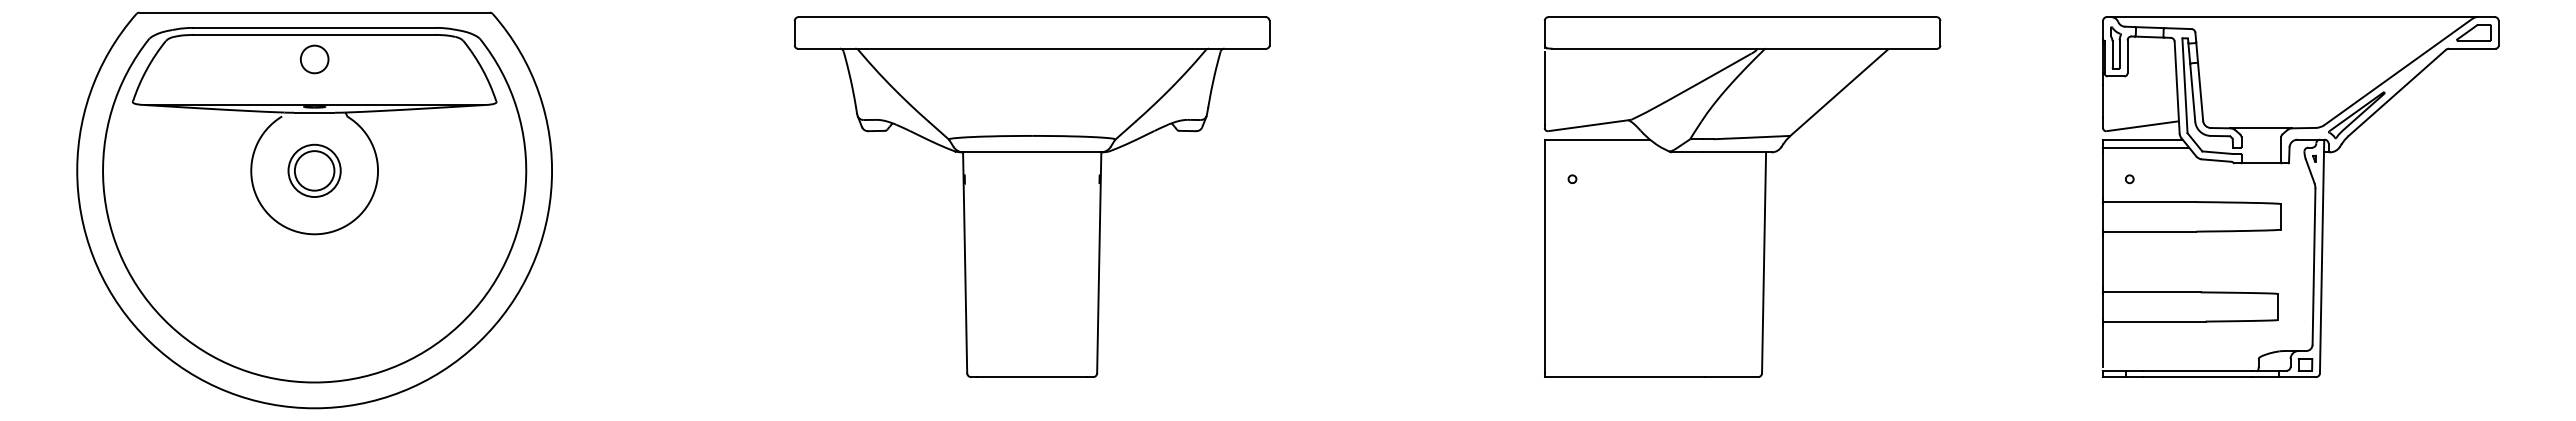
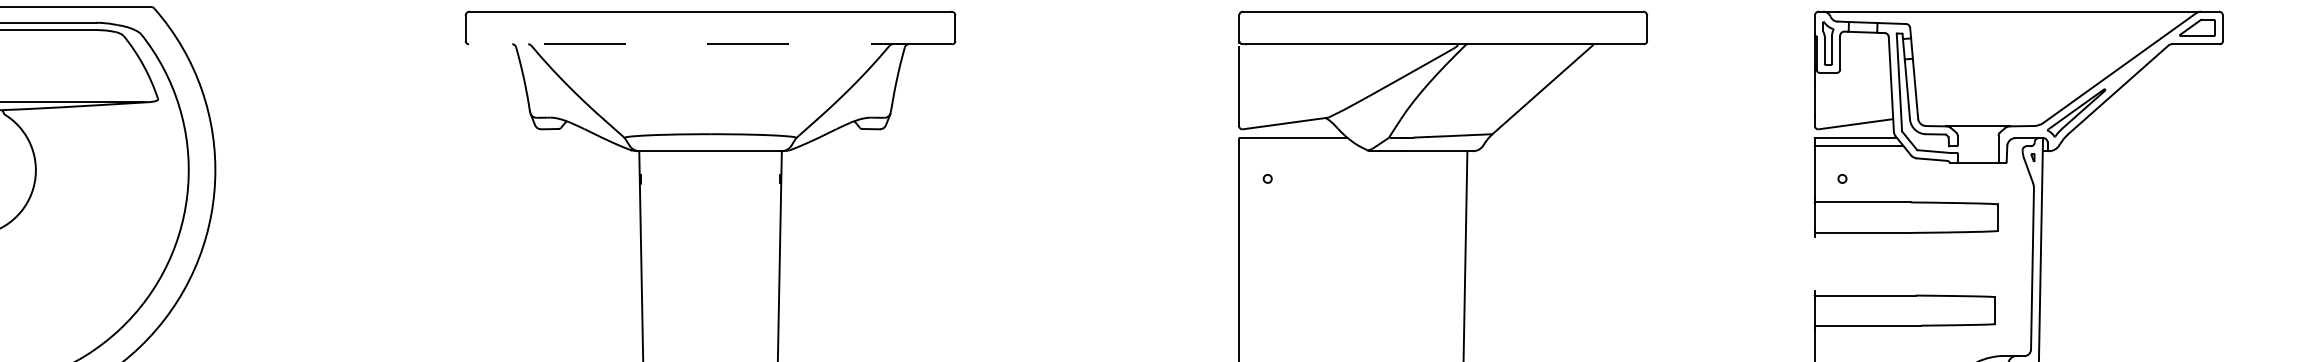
line: (1031, 48) -> (709, 44), solid -> dashed
line: (2102, 261) -> (1814, 263), removed

